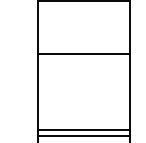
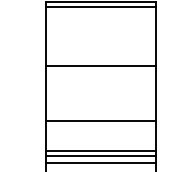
line: (83, 5) -> (100, 6), added
line: (83, 100) -> (100, 120), added
line: (83, 125) -> (100, 150), added

